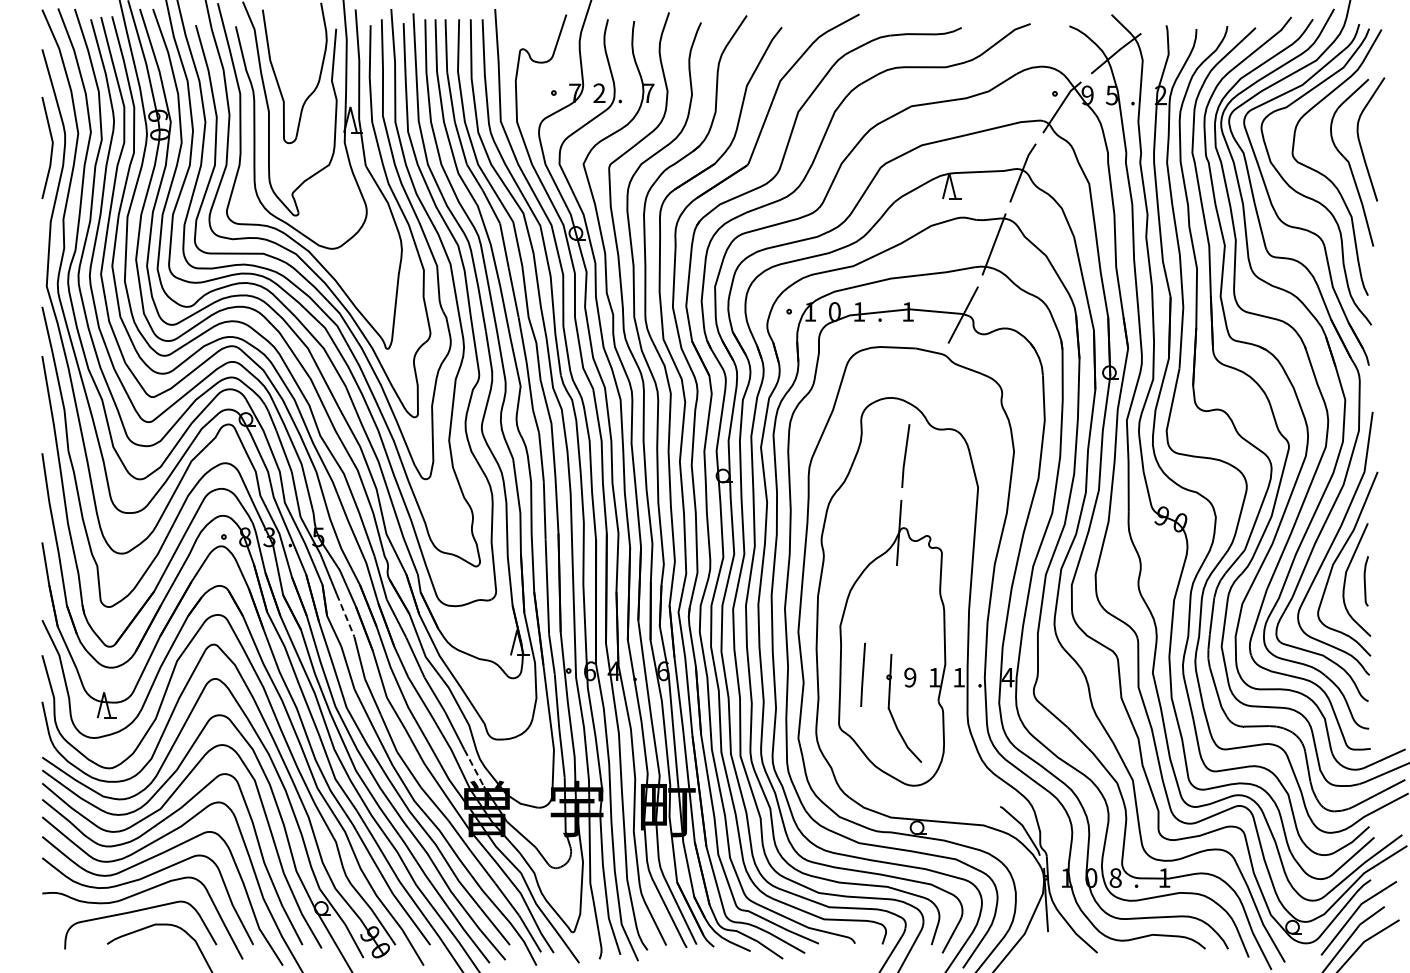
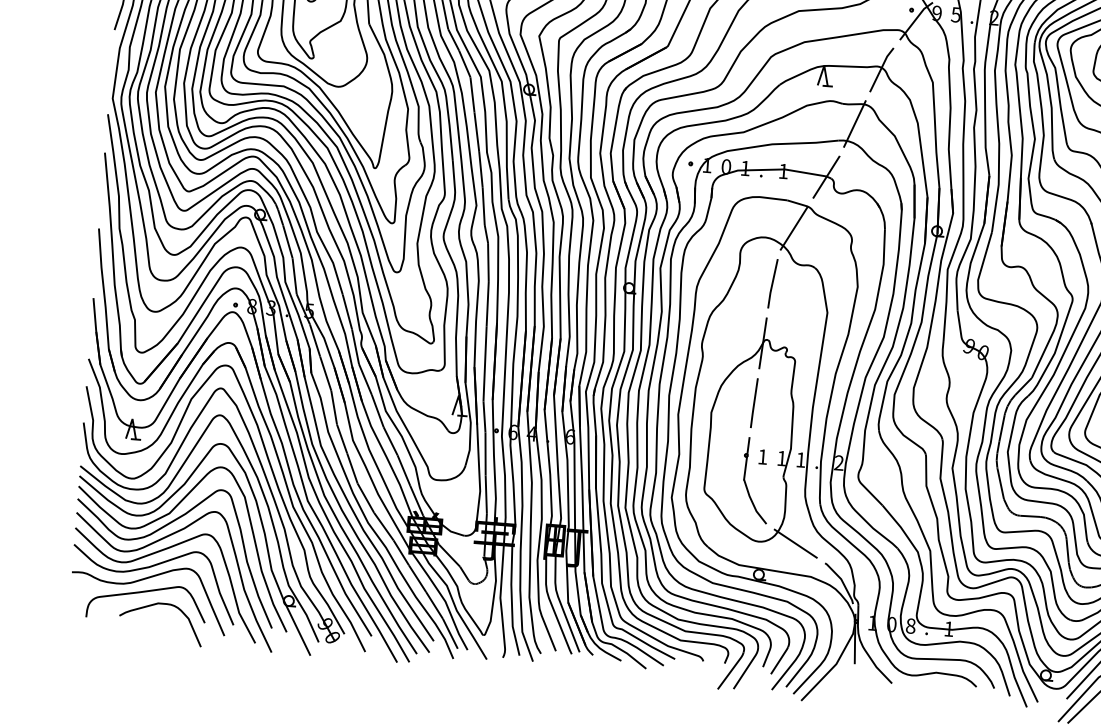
line: (927, 382) -> (794, 227), added
line: (345, 615) -> (325, 373), dashed -> solid
line: (862, 674) -> (753, 402), moved
text: (910, 677) -> (762, 456), 9 -> 1
text: (1007, 677) -> (838, 462), 4 -> 2
line: (474, 768) -> (417, 501), dashed -> solid
line: (960, 784) -> (795, 543), added

